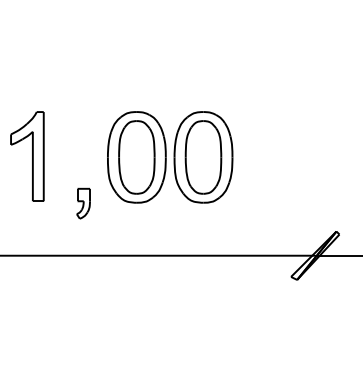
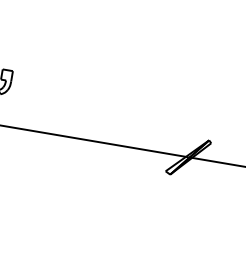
part: (170, 157) -> (83, 56), removed

